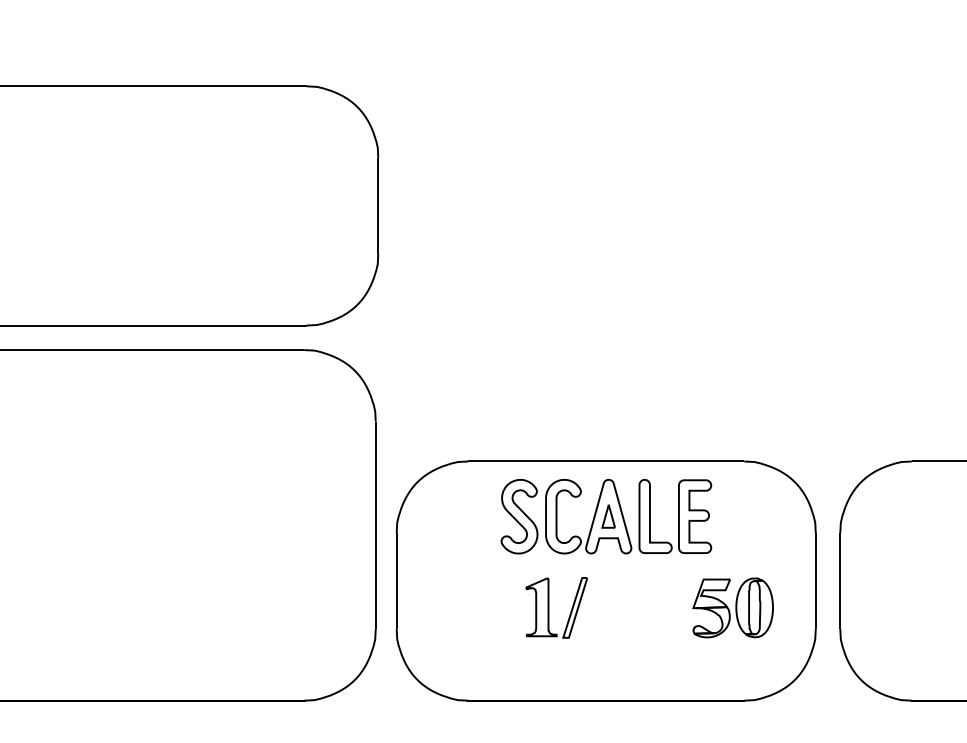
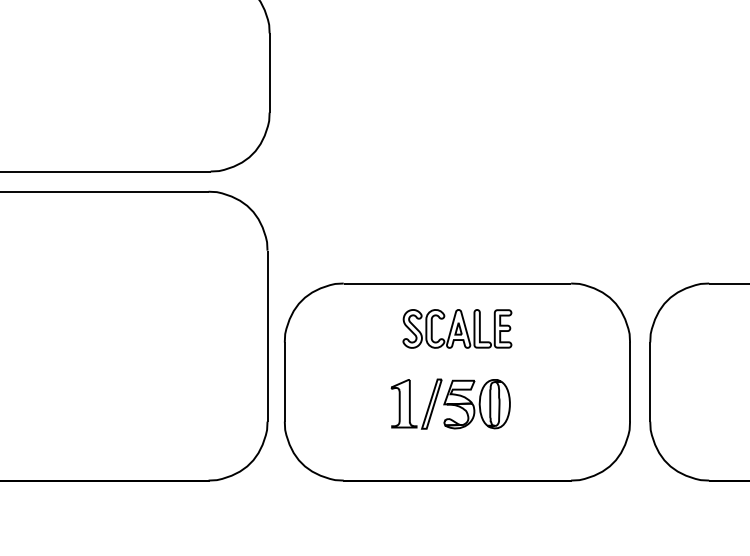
part: (605, 516) -> (456, 328), size x0.62
part: (732, 607) -> (476, 403), moved

